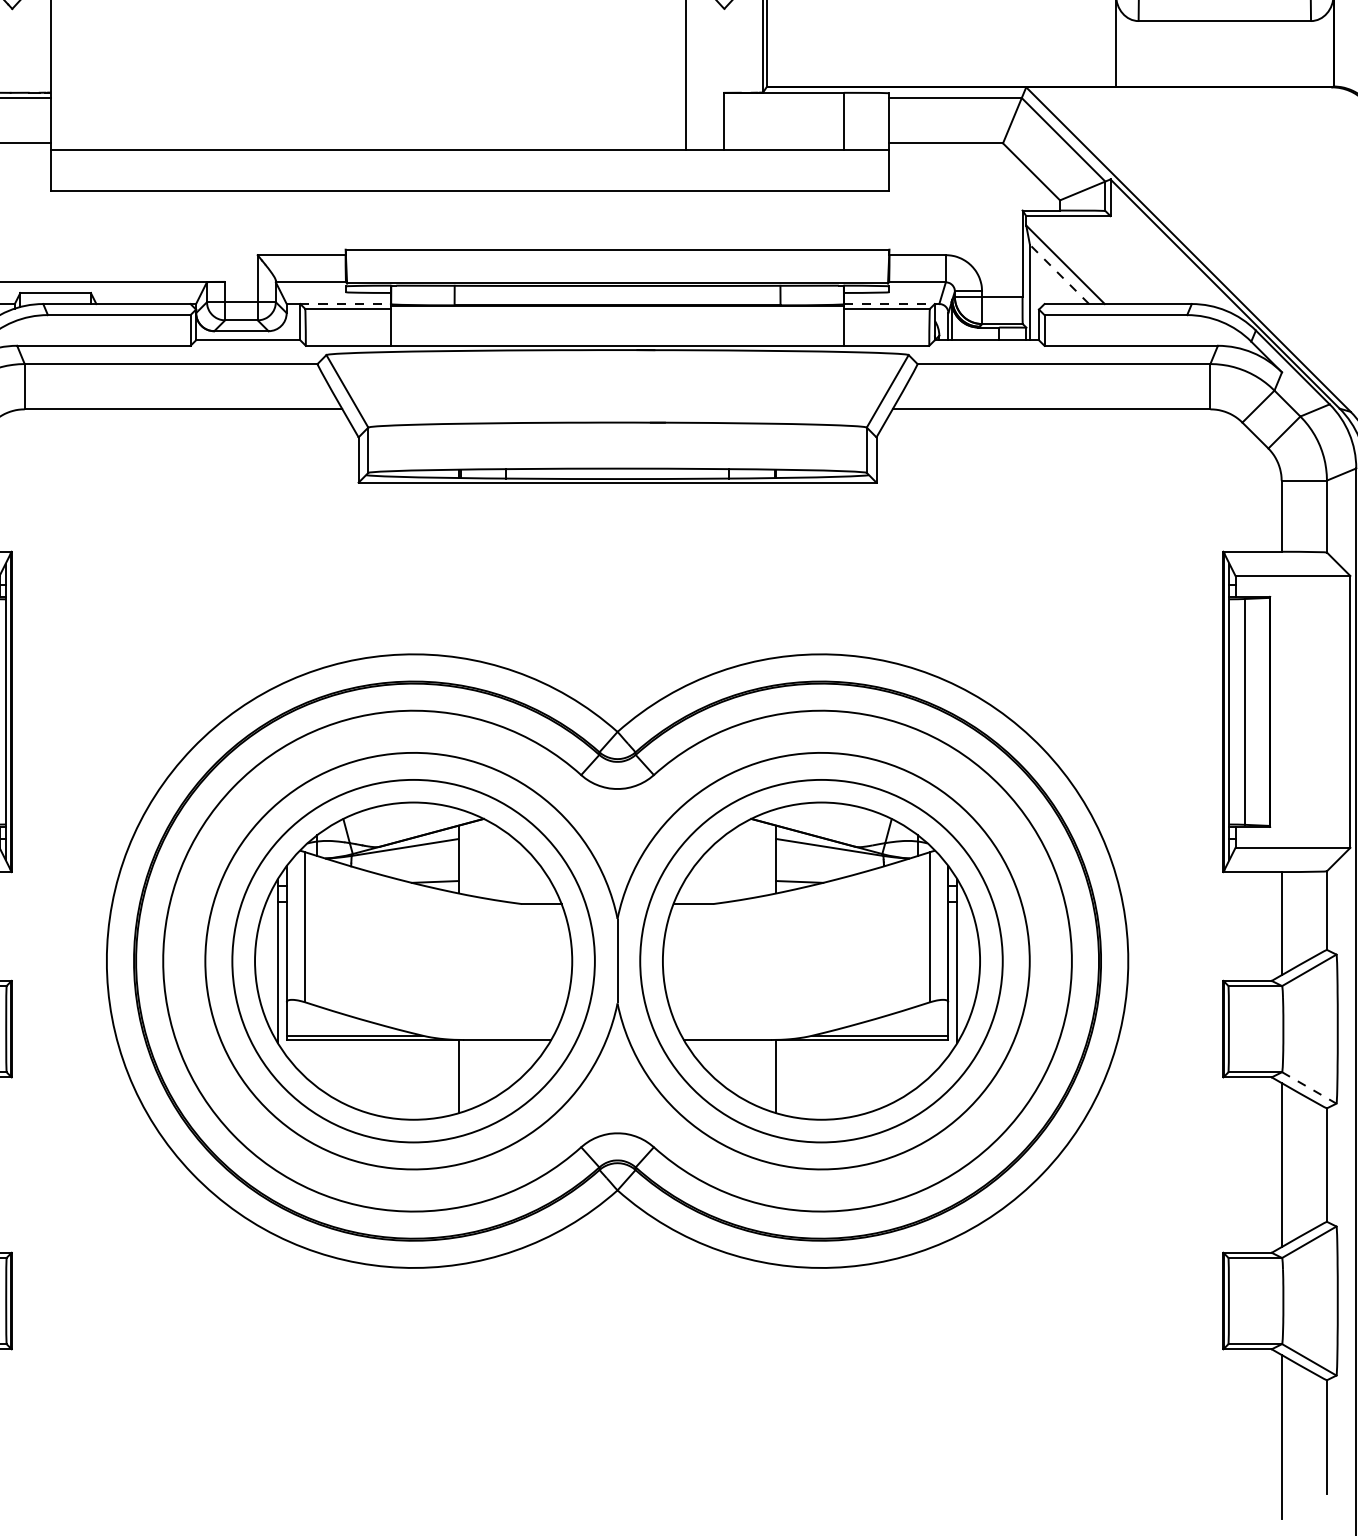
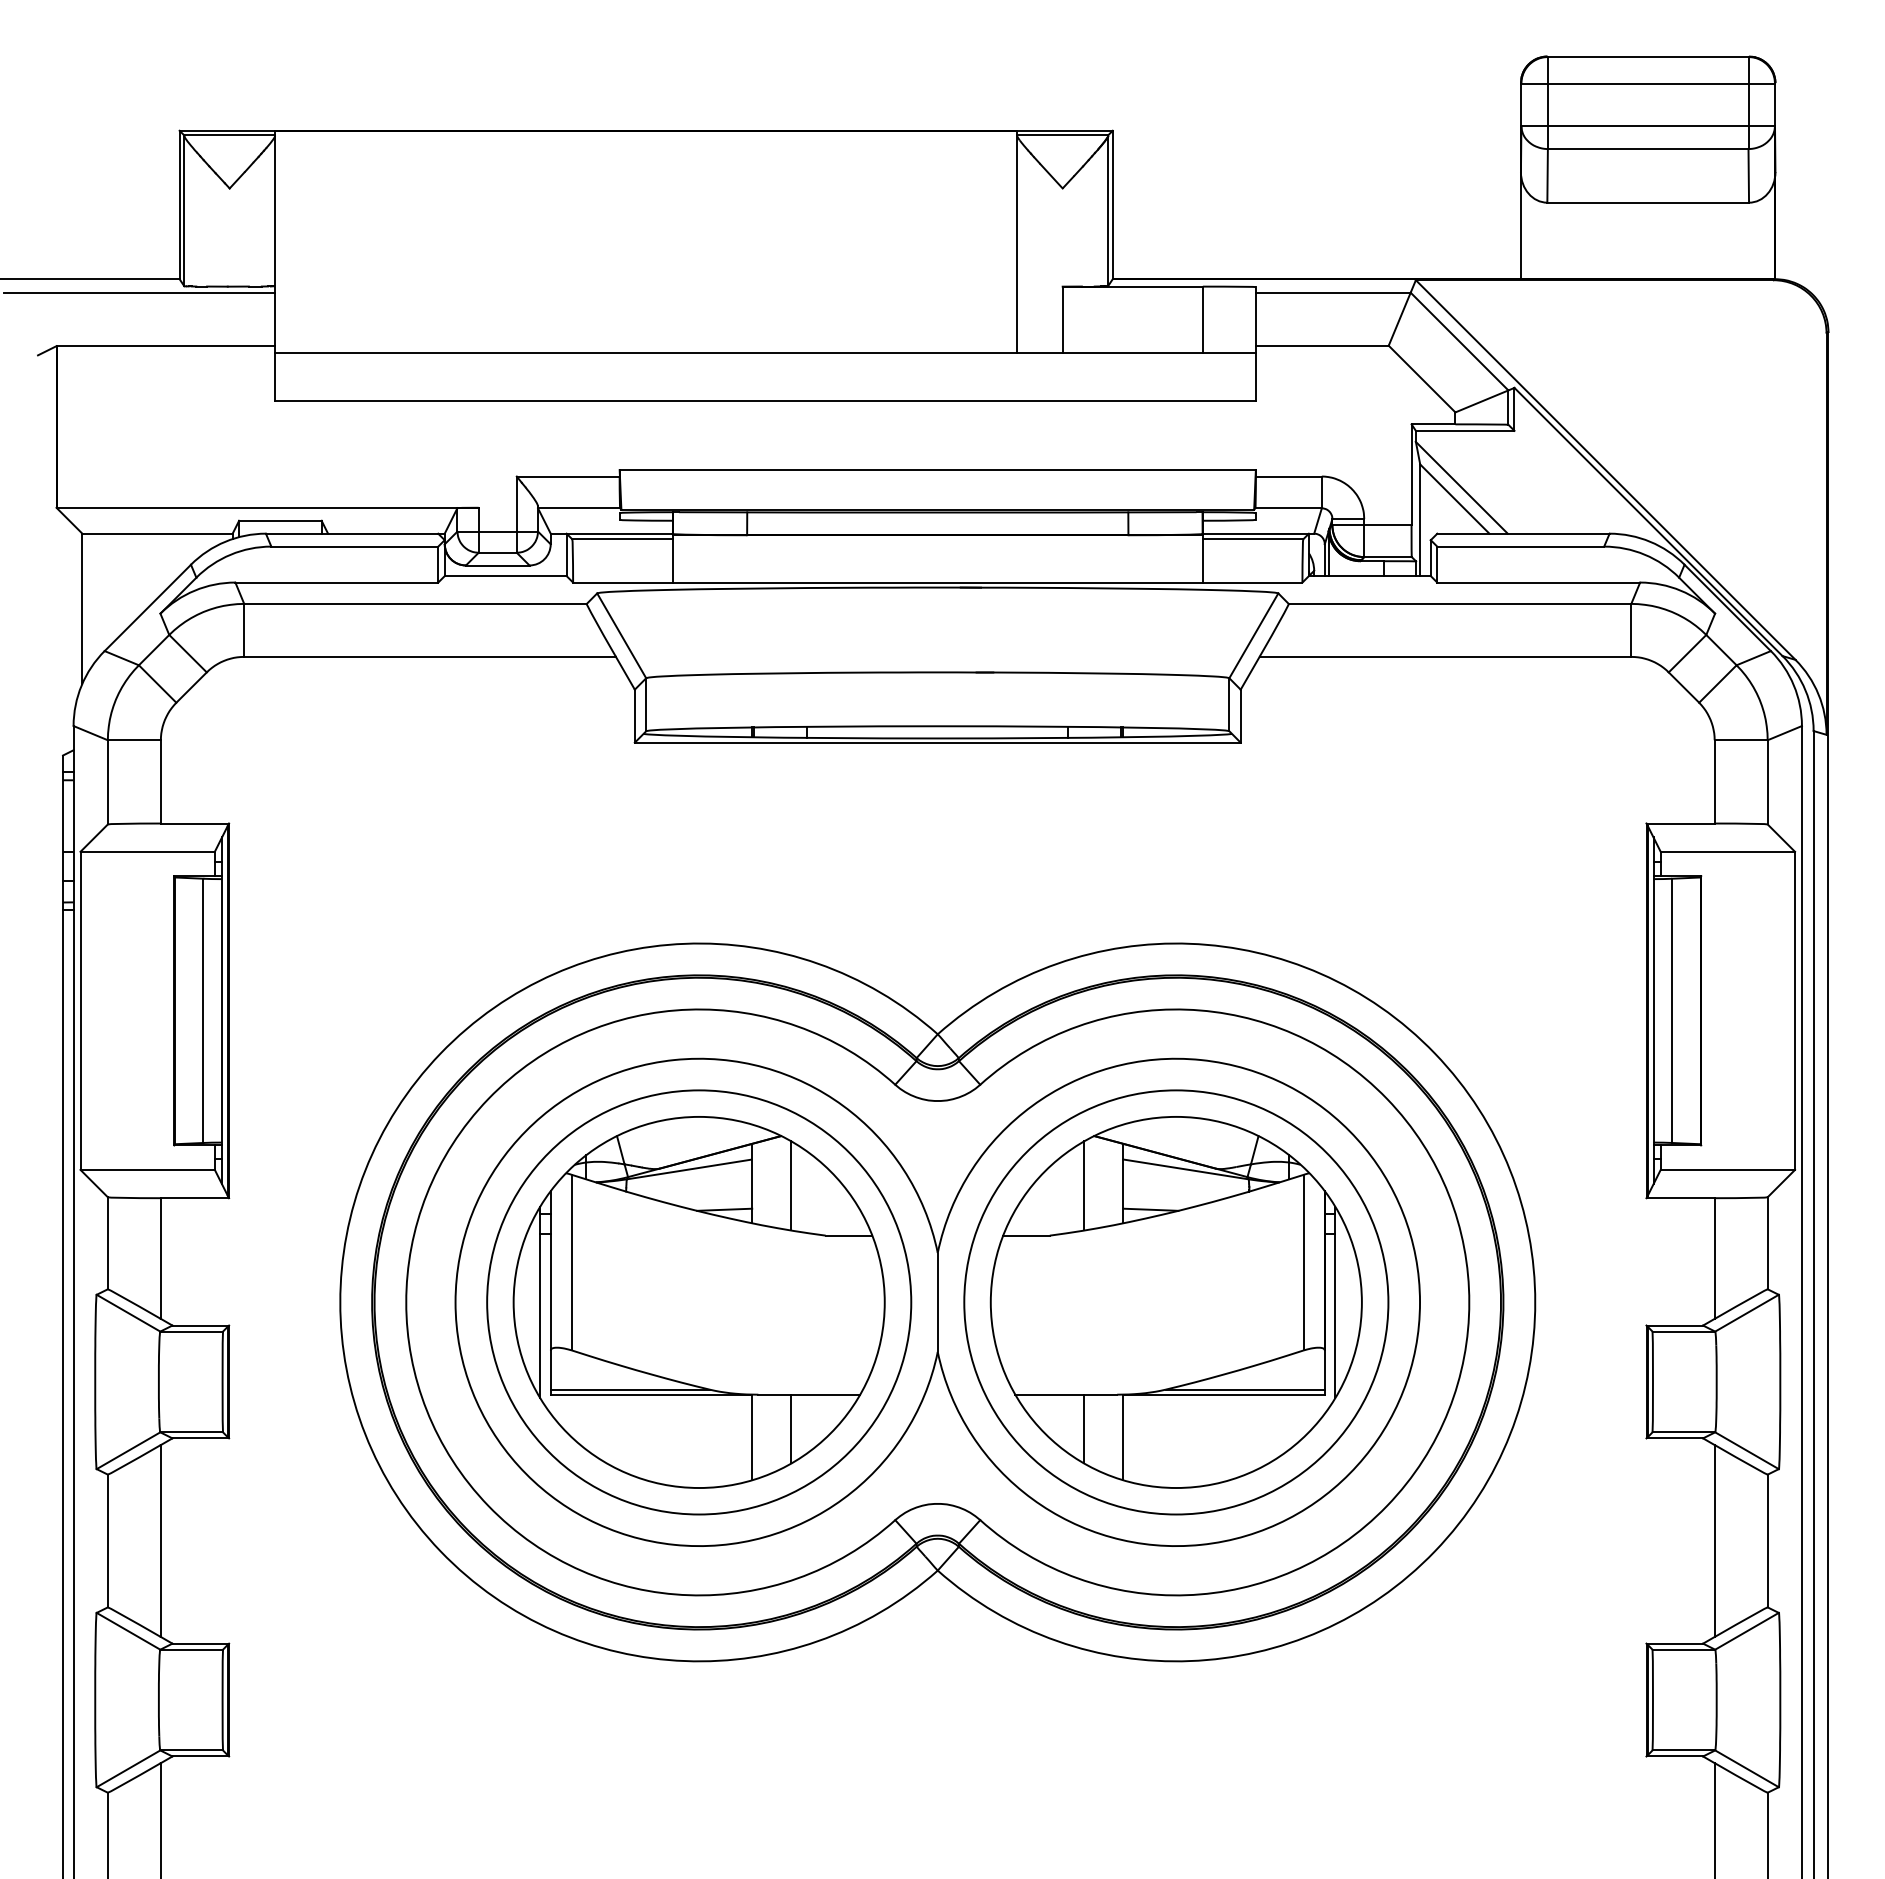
line: (1059, 274) -> (1454, 499), dashed -> solid
line: (346, 303) -> (620, 533), dashed -> solid
line: (890, 303) -> (1256, 533), dashed -> solid
line: (492, 861) -> (791, 1185), added
line: (742, 861) -> (1084, 1185), added
line: (492, 1068) -> (791, 1428), added
line: (742, 1068) -> (1084, 1428), added
line: (1309, 1087) -> (1747, 1450), dashed -> solid

